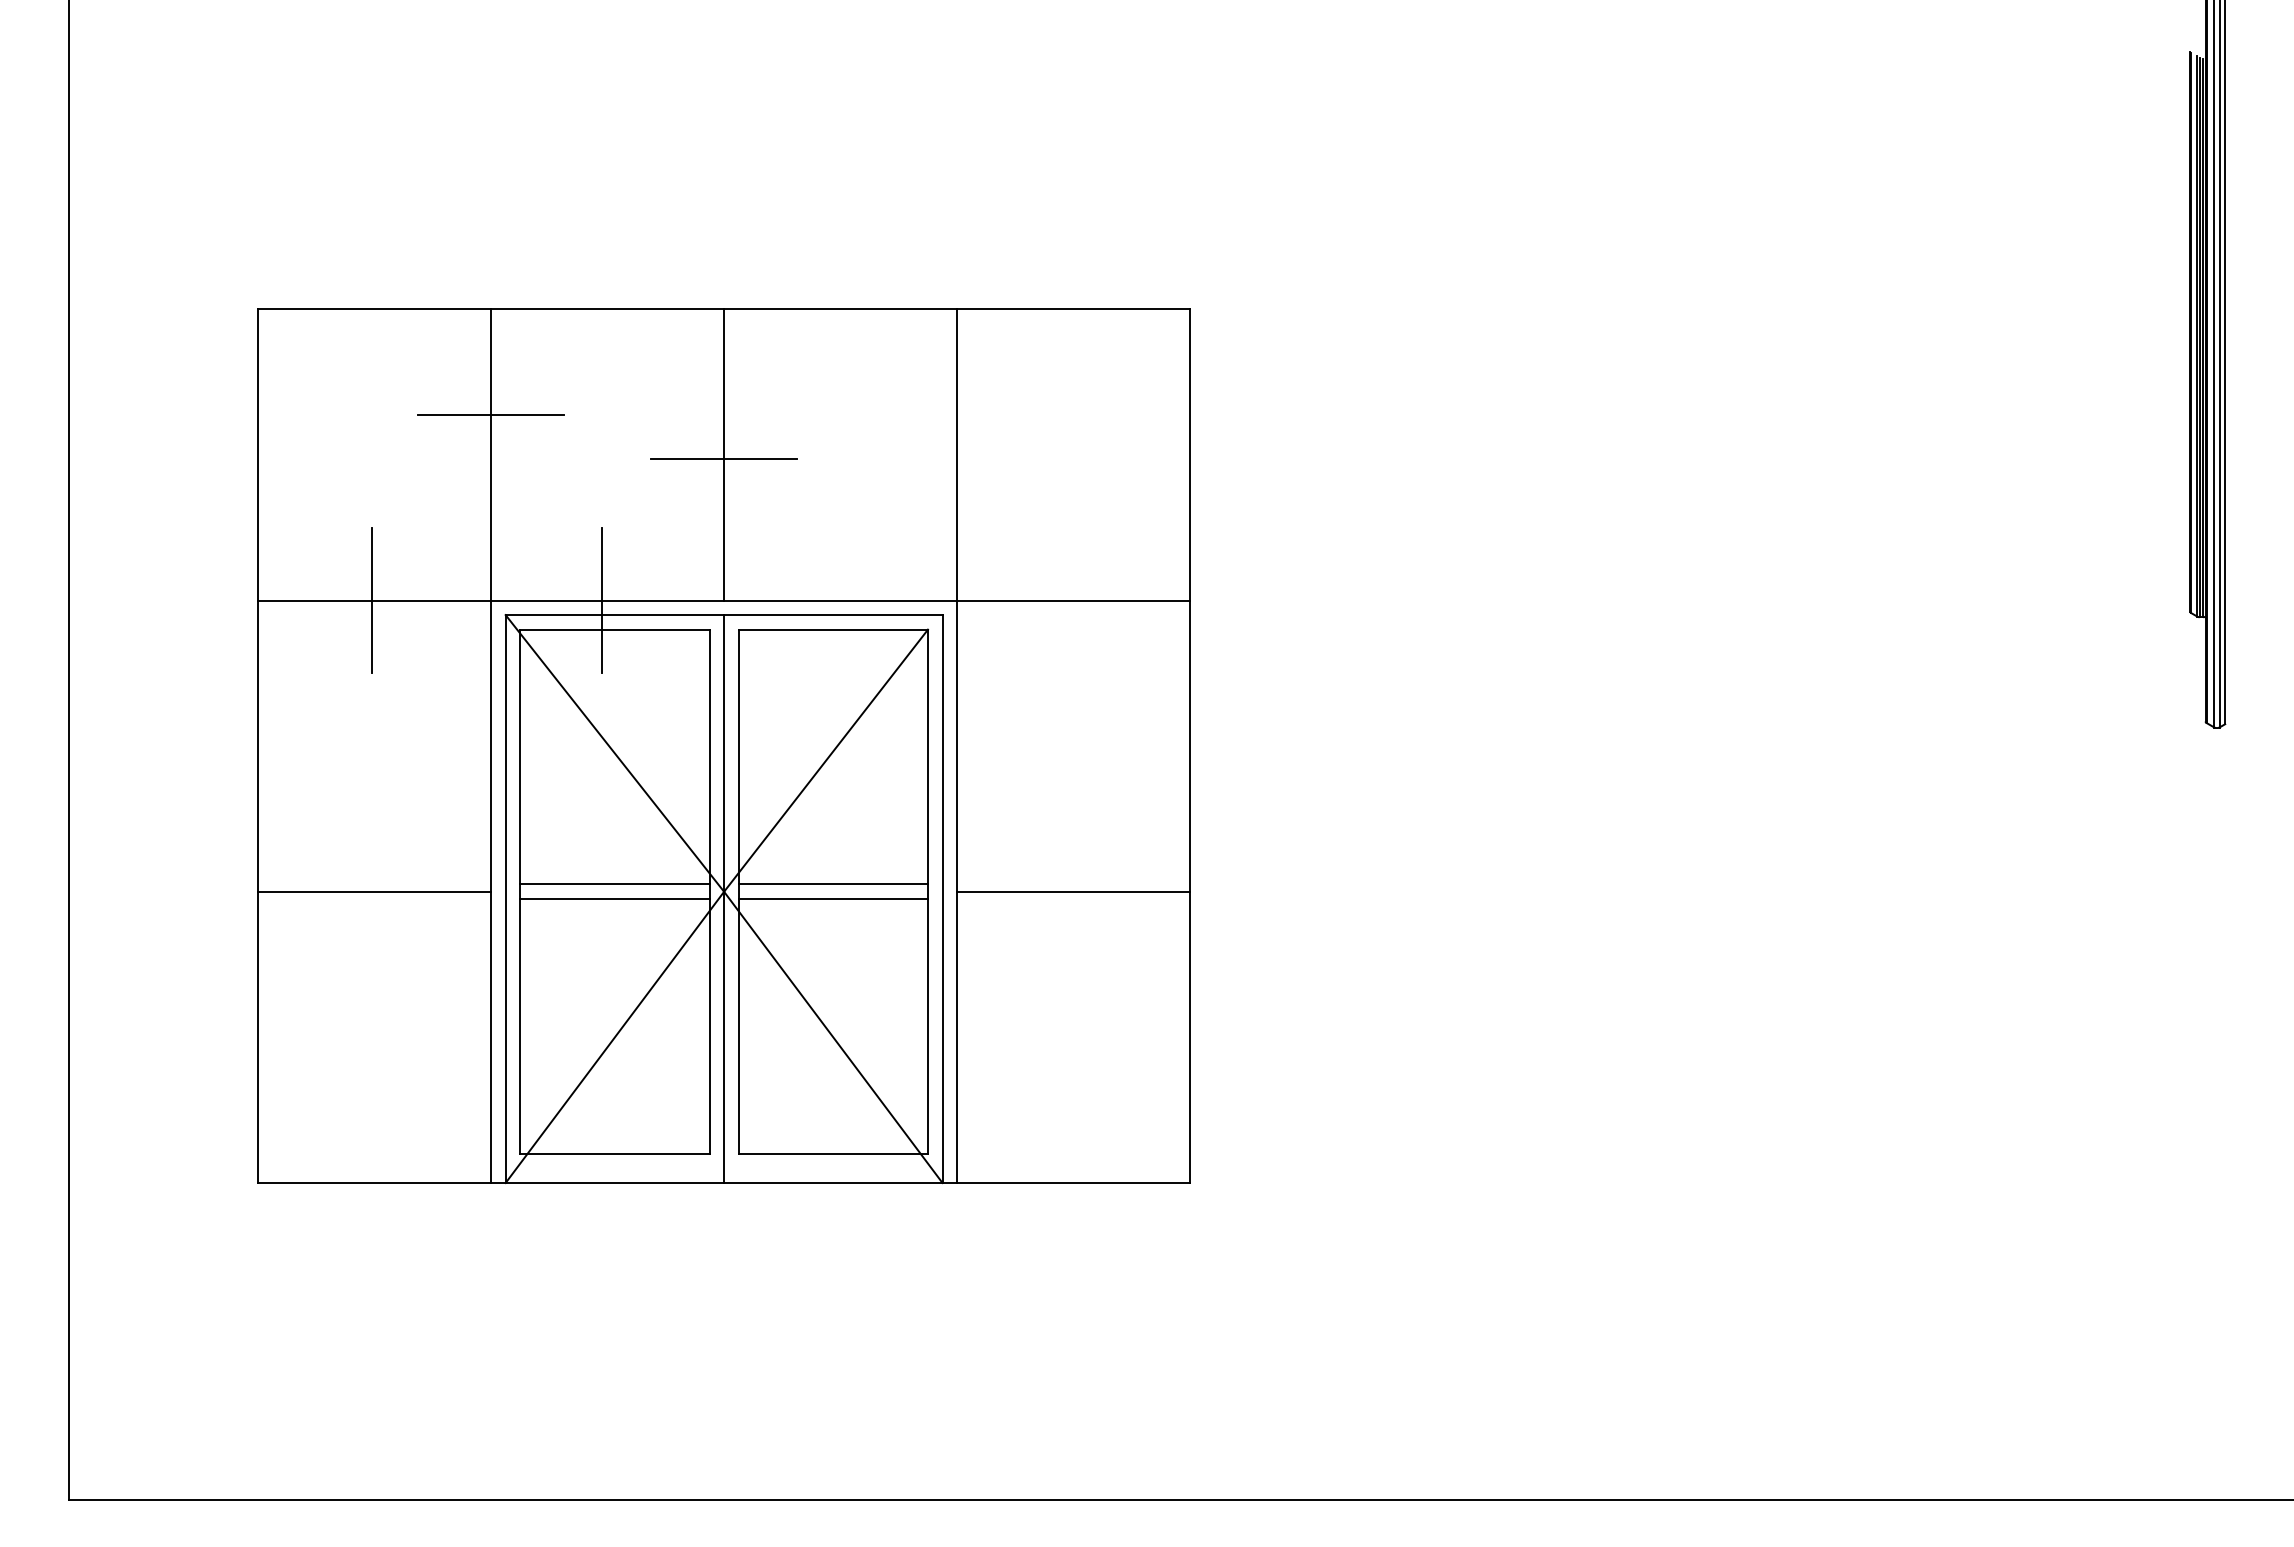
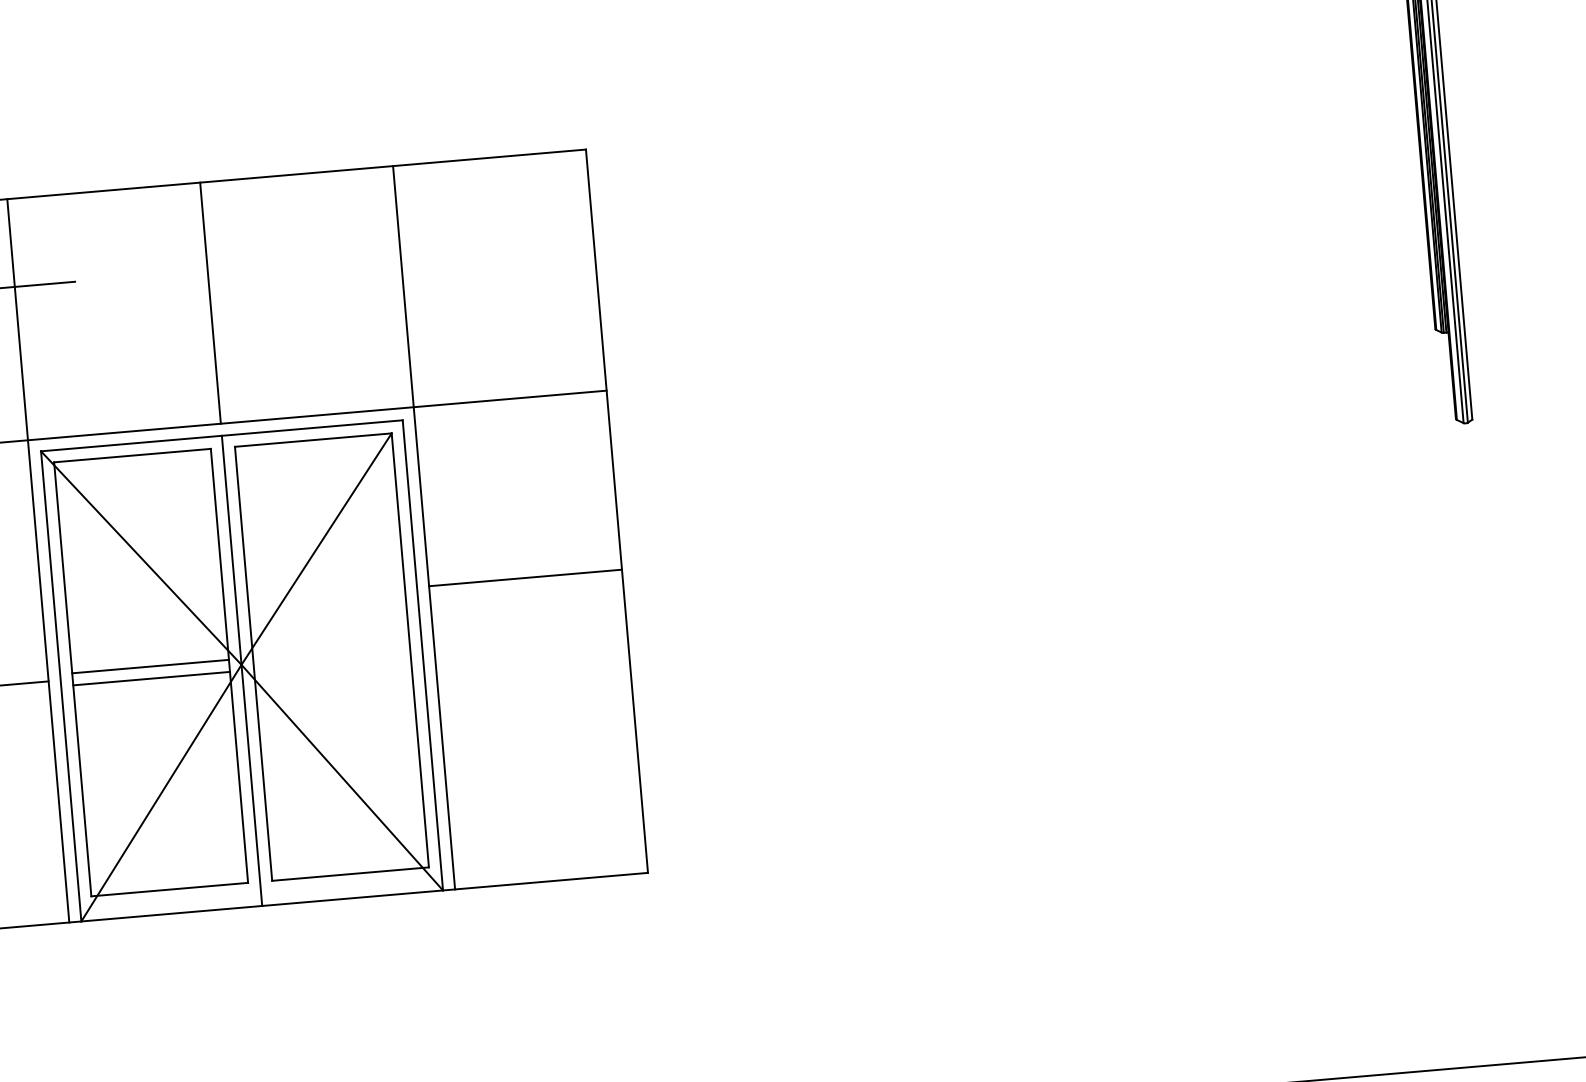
line: (723, 458) -> (210, 306), removed
line: (602, 600) -> (120, 432), removed
line: (832, 884) -> (330, 651), removed
line: (1073, 891) -> (525, 577), moved
line: (832, 899) -> (331, 663), removed

